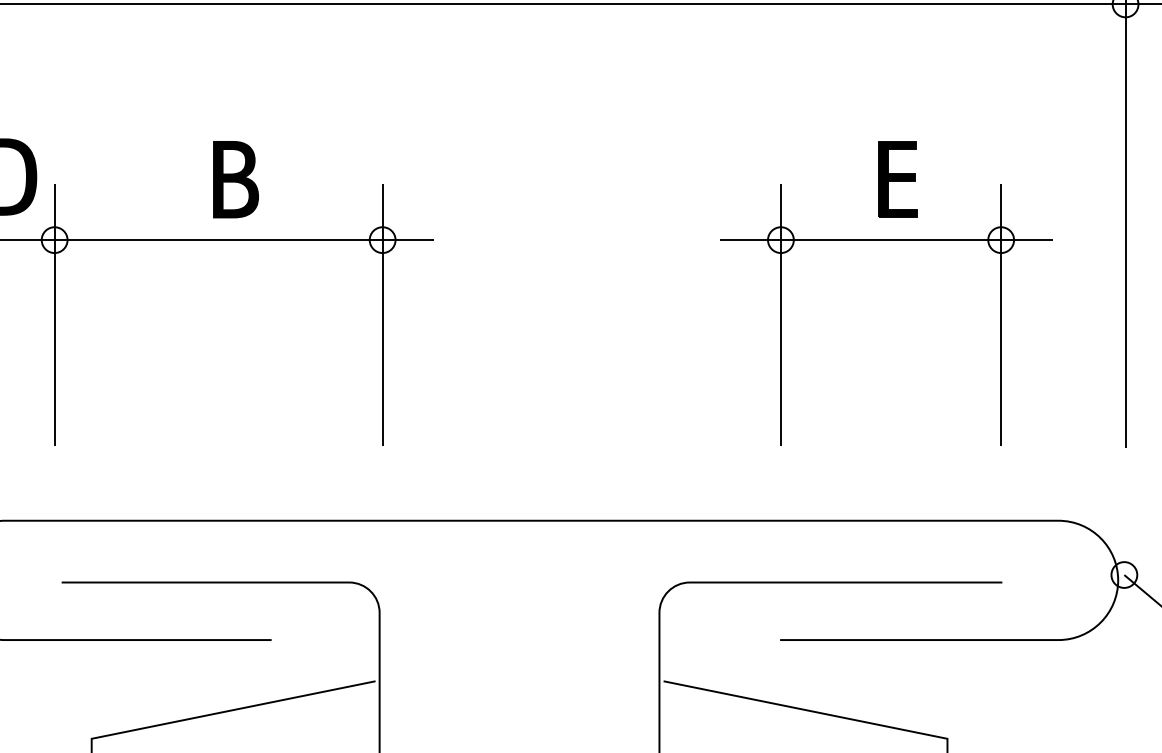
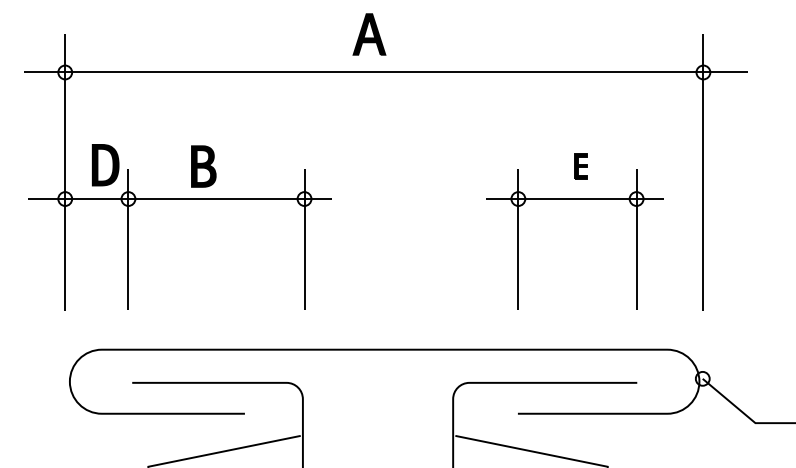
part: (235, 179) -> (203, 166), moved
part: (896, 179) -> (580, 166), size x0.6

